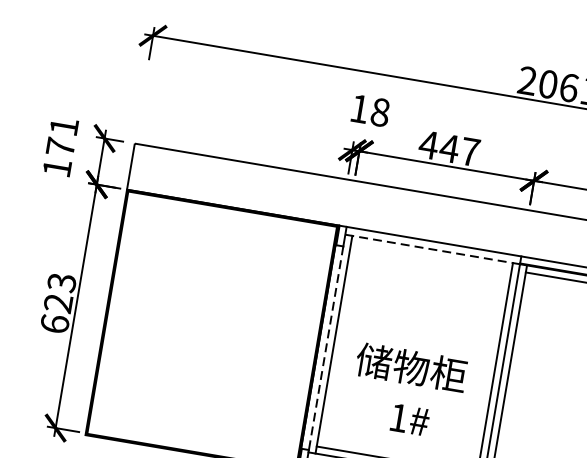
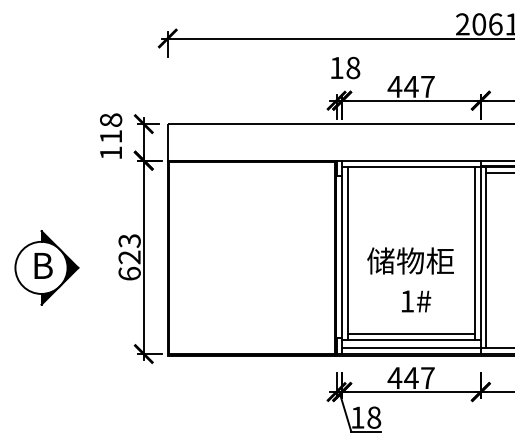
text: (62, 137) -> (111, 128), 171 -> 118
line: (433, 249) -> (412, 166), dashed -> solid
line: (326, 350) -> (342, 258), dashed -> solid

